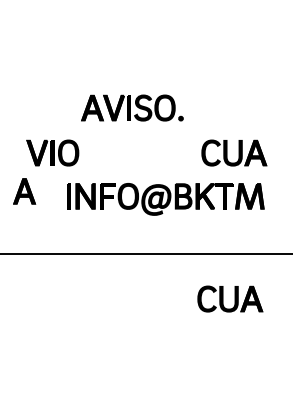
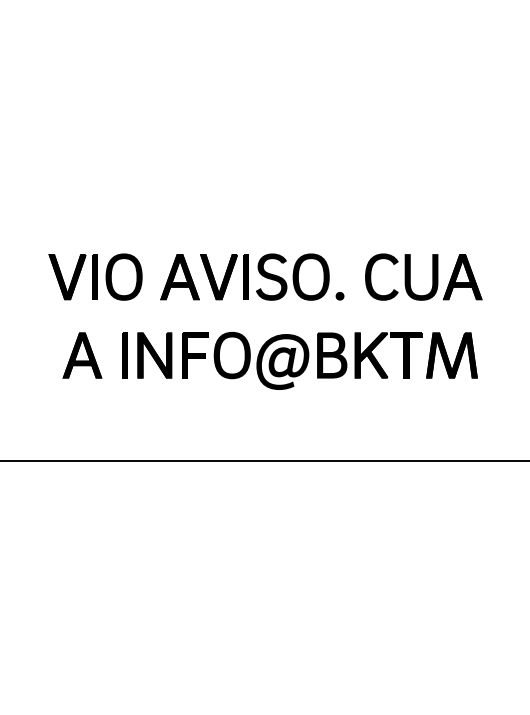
part: (132, 107) -> (252, 276), moved
part: (24, 191) -> (82, 355), moved
part: (230, 298) -> (416, 540), removed

